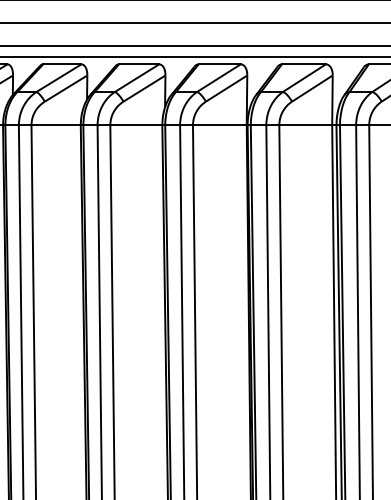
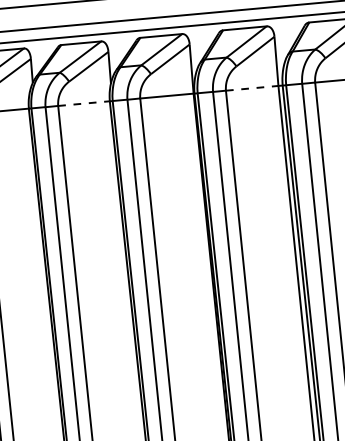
line: (136, 124) -> (84, 103), solid -> dashed
line: (306, 124) -> (252, 87), solid -> dashed

